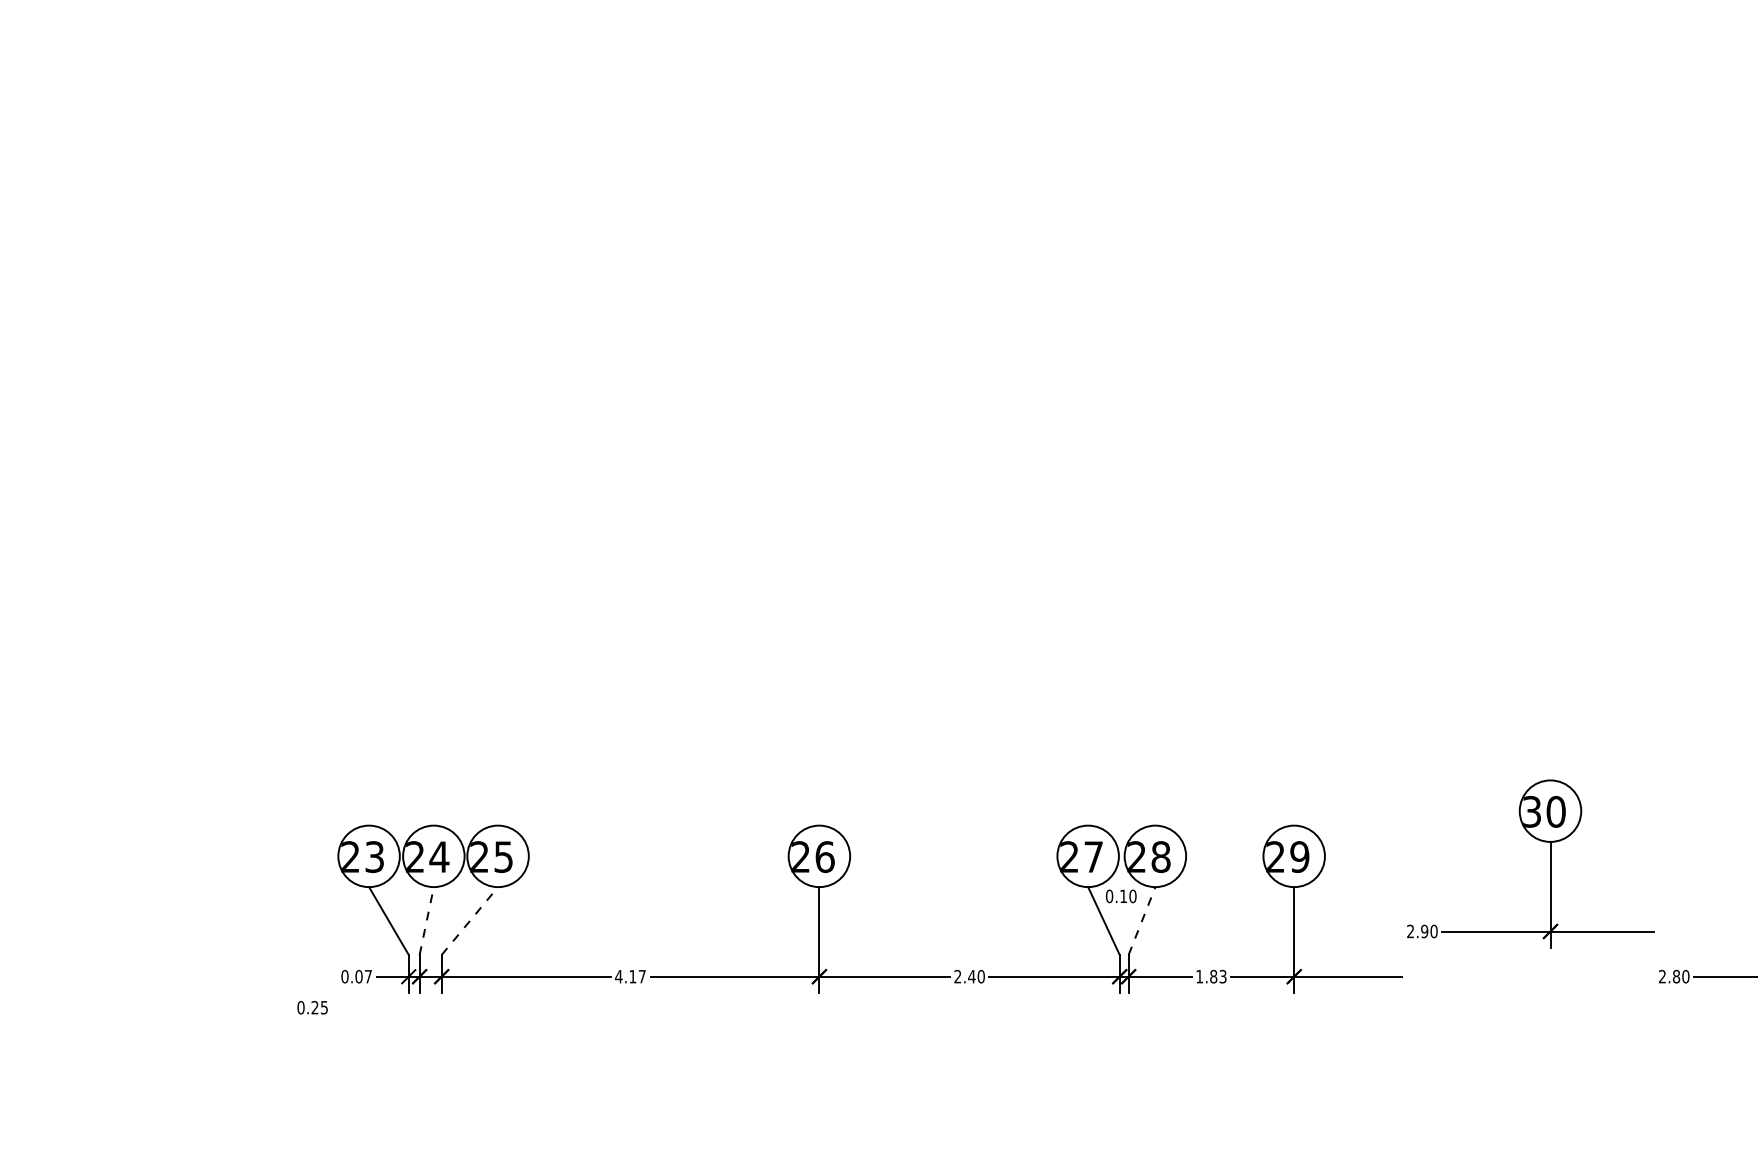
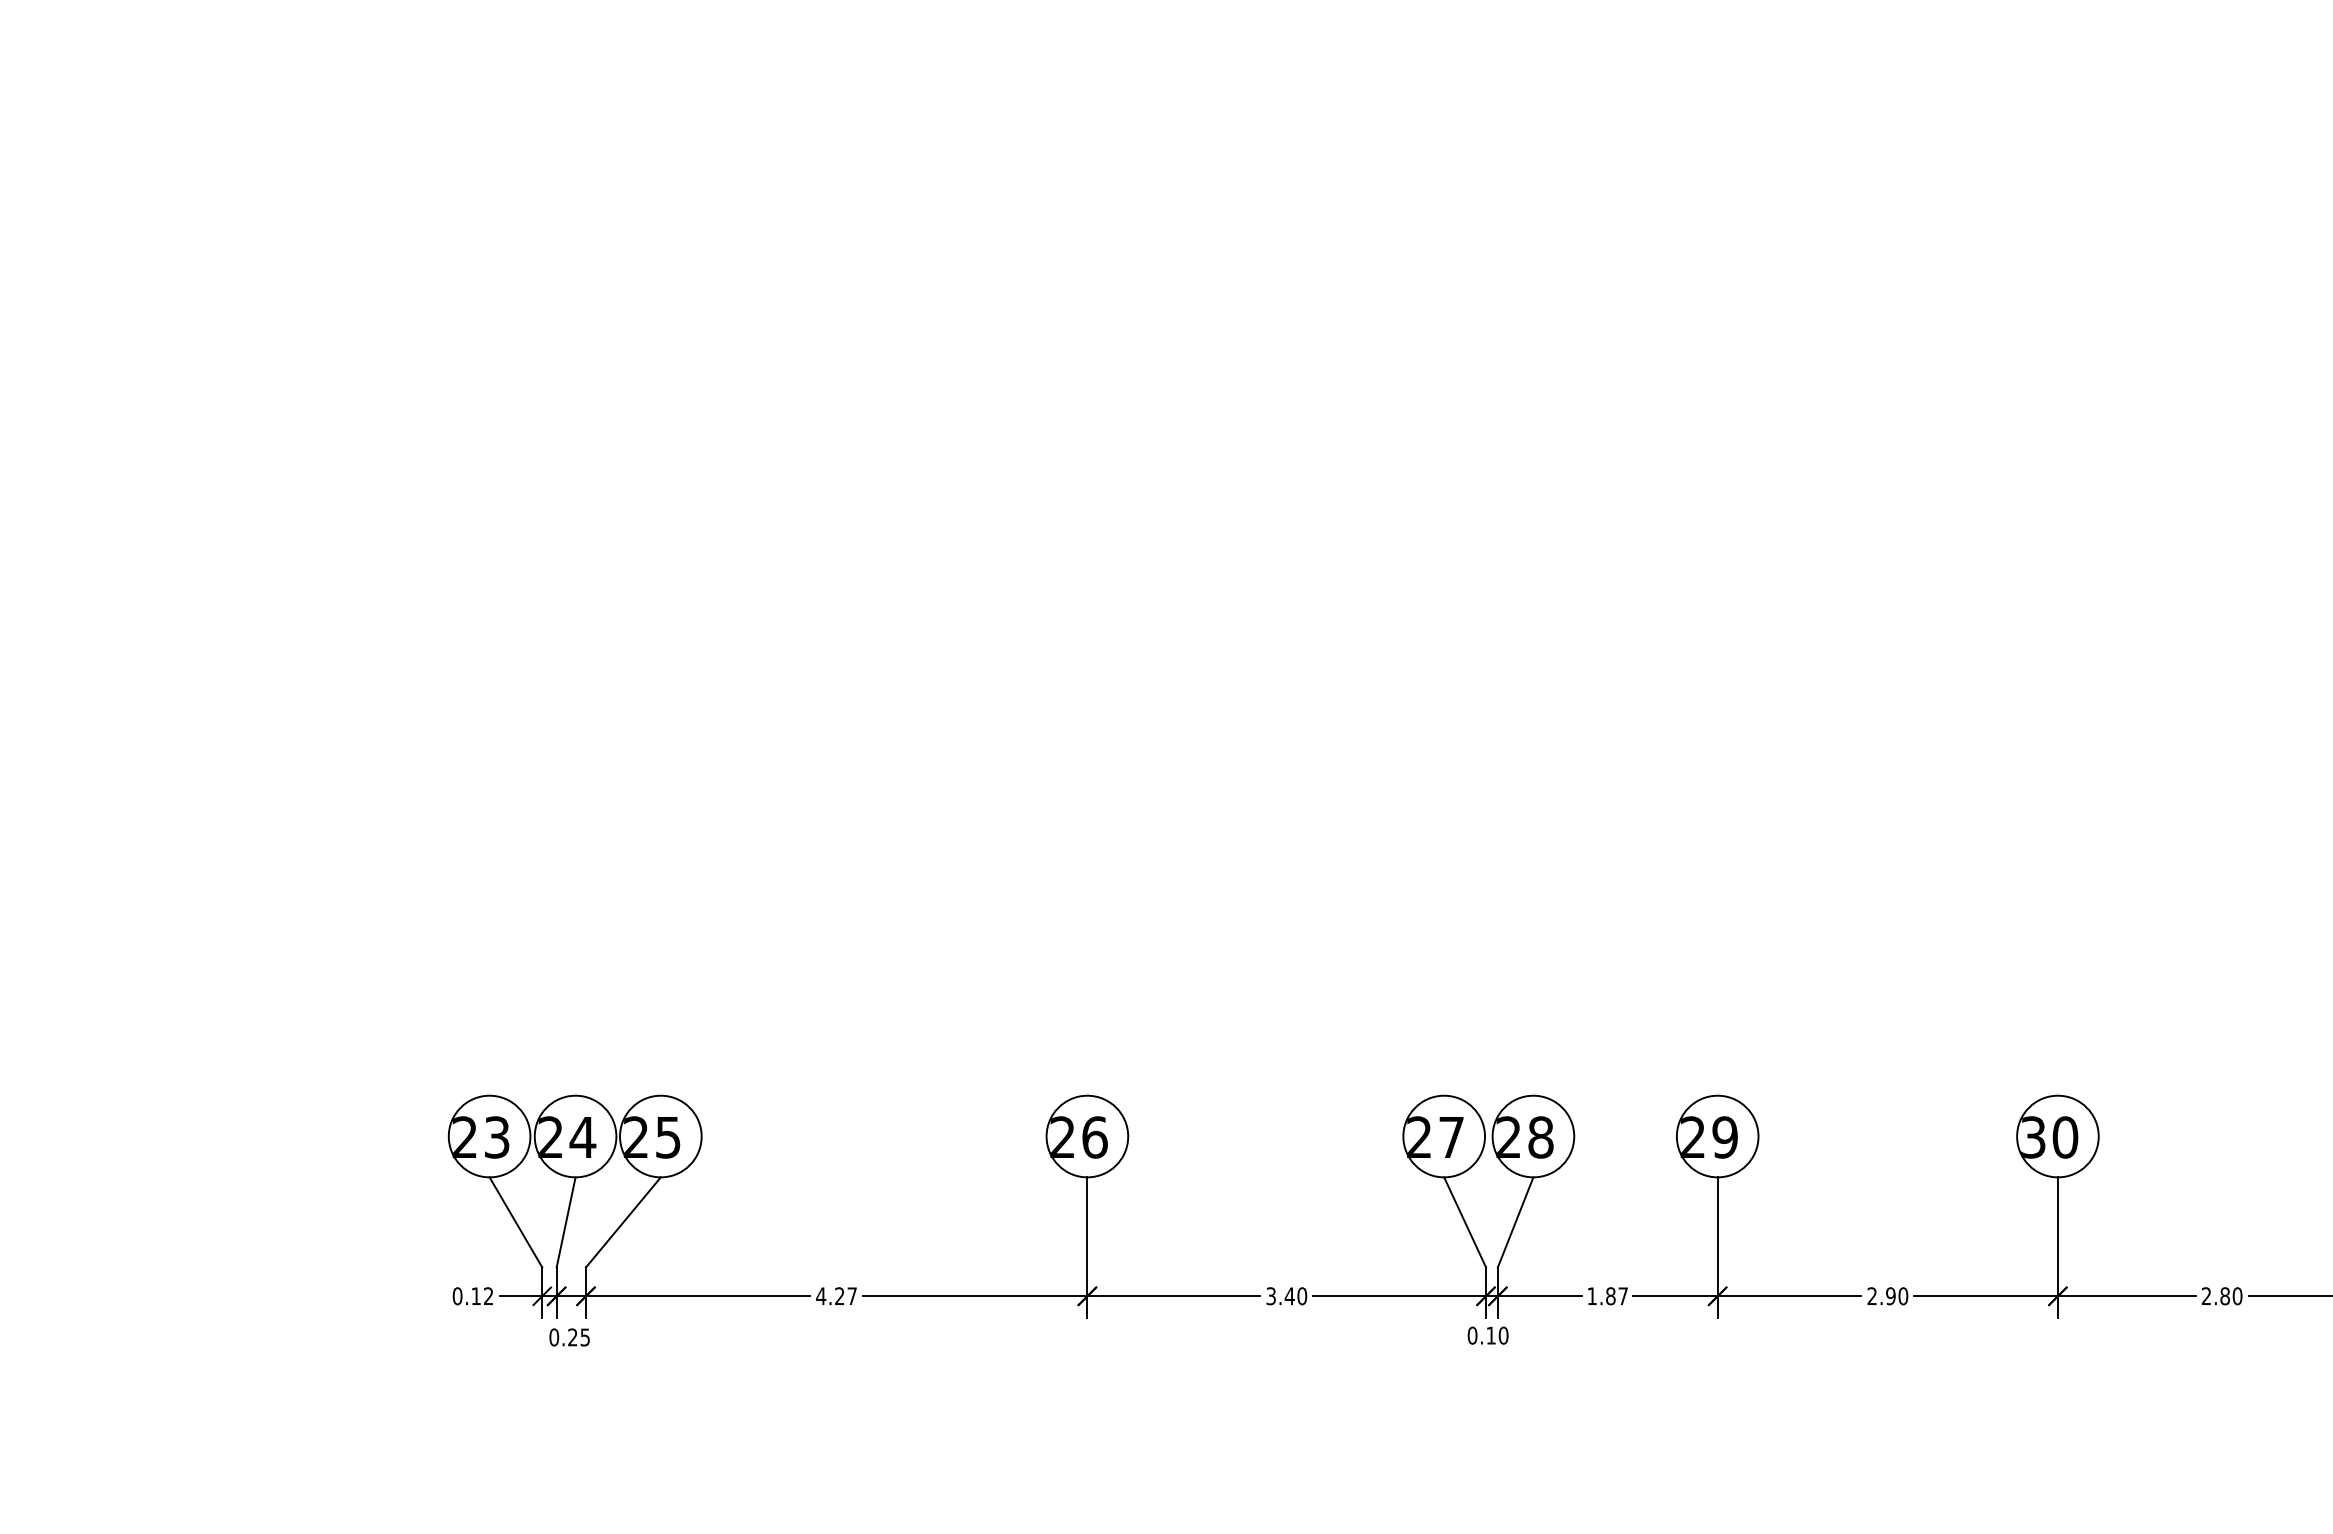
part: (1550, 863) -> (2057, 1206), moved
text: (1120, 896) -> (1487, 1335), moved
line: (427, 920) -> (566, 1221), dashed -> solid
line: (1141, 920) -> (1515, 1221), dashed -> solid
line: (469, 921) -> (623, 1222), dashed -> solid
text: (363, 976) -> (482, 1296), 0.07 -> 0.12
text: (632, 976) -> (839, 1295), 4.17 -> 4.27
text: (957, 976) -> (1270, 1296), 2.40 -> 3.40
text: (1222, 976) -> (1622, 1296), 1.83 -> 1.87
text: (312, 1007) -> (569, 1337), moved

